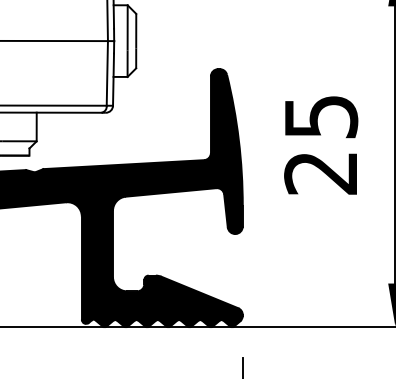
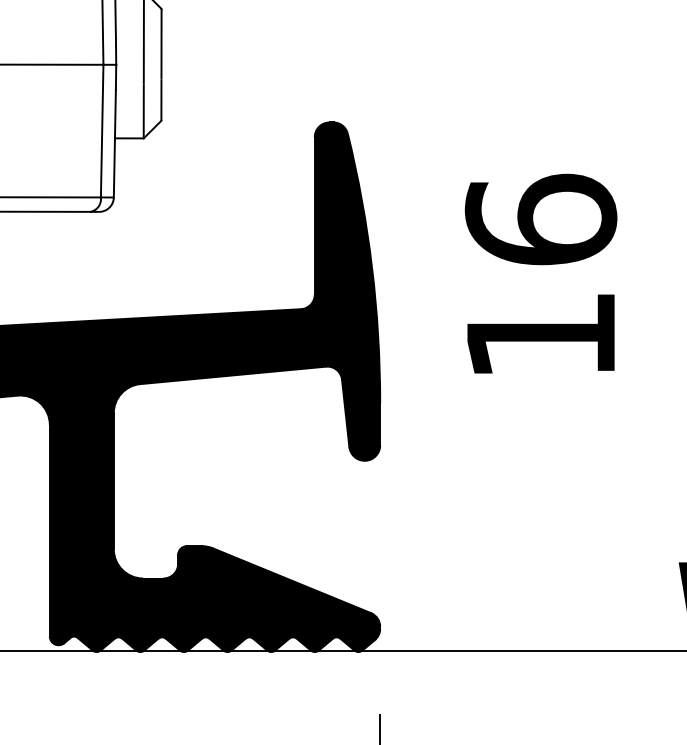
text: (321, 144) -> (541, 277), 25 -> 16

